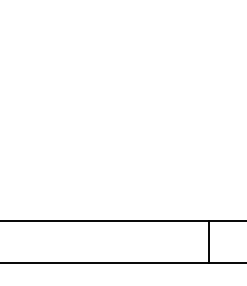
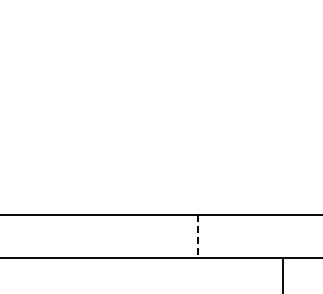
line: (208, 242) -> (198, 237), solid -> dashed

